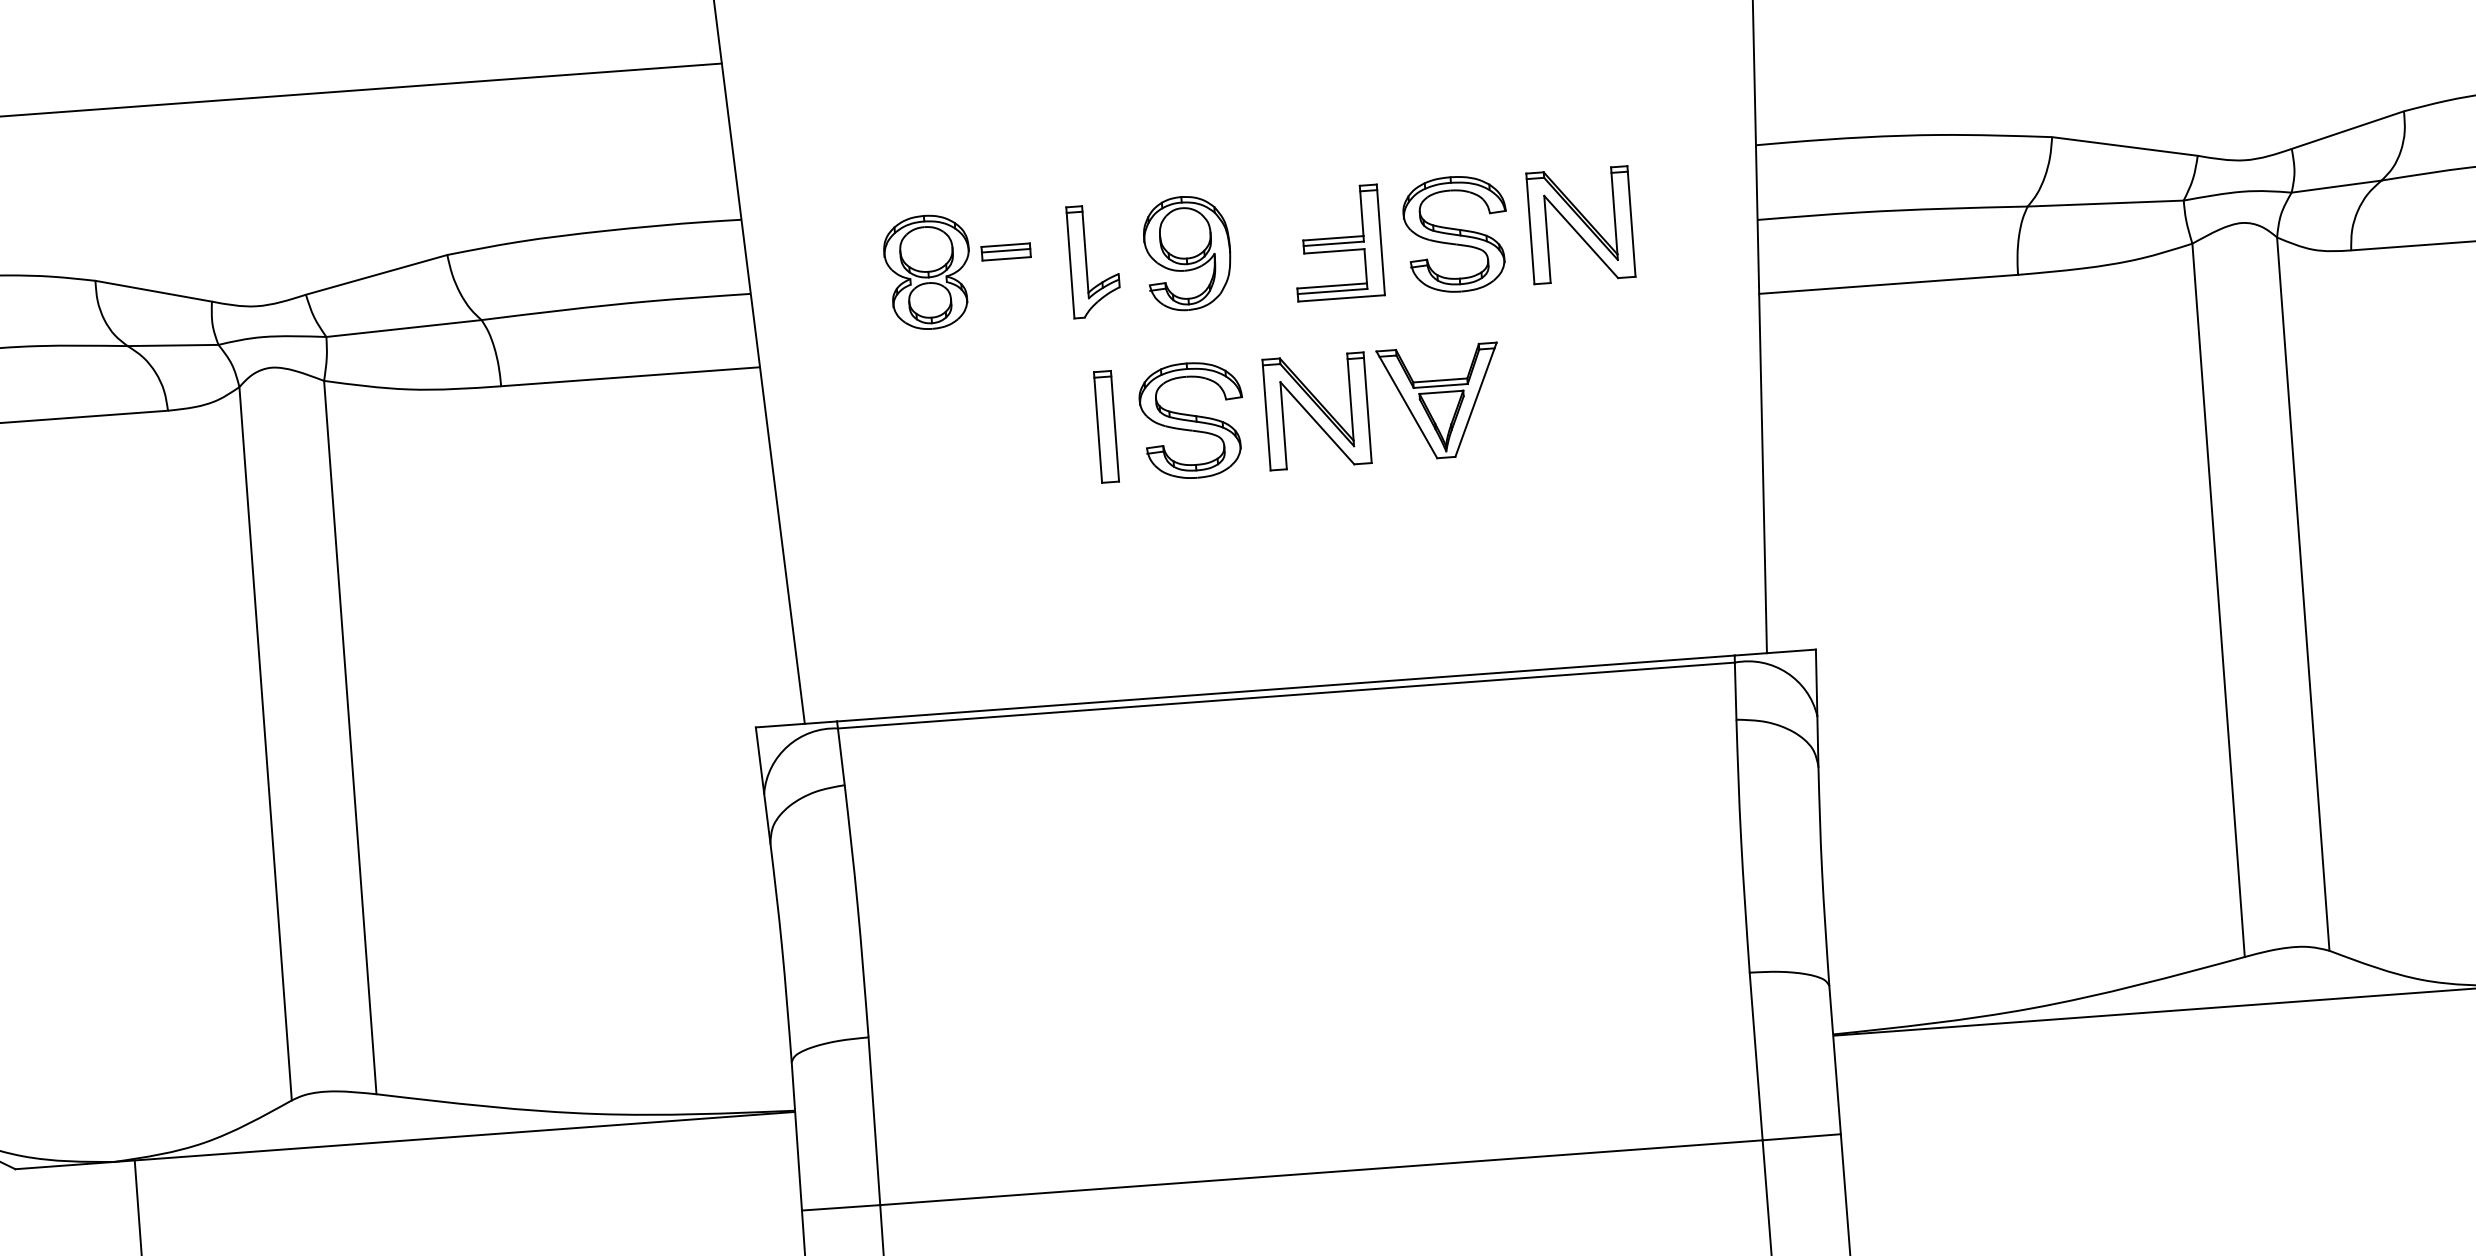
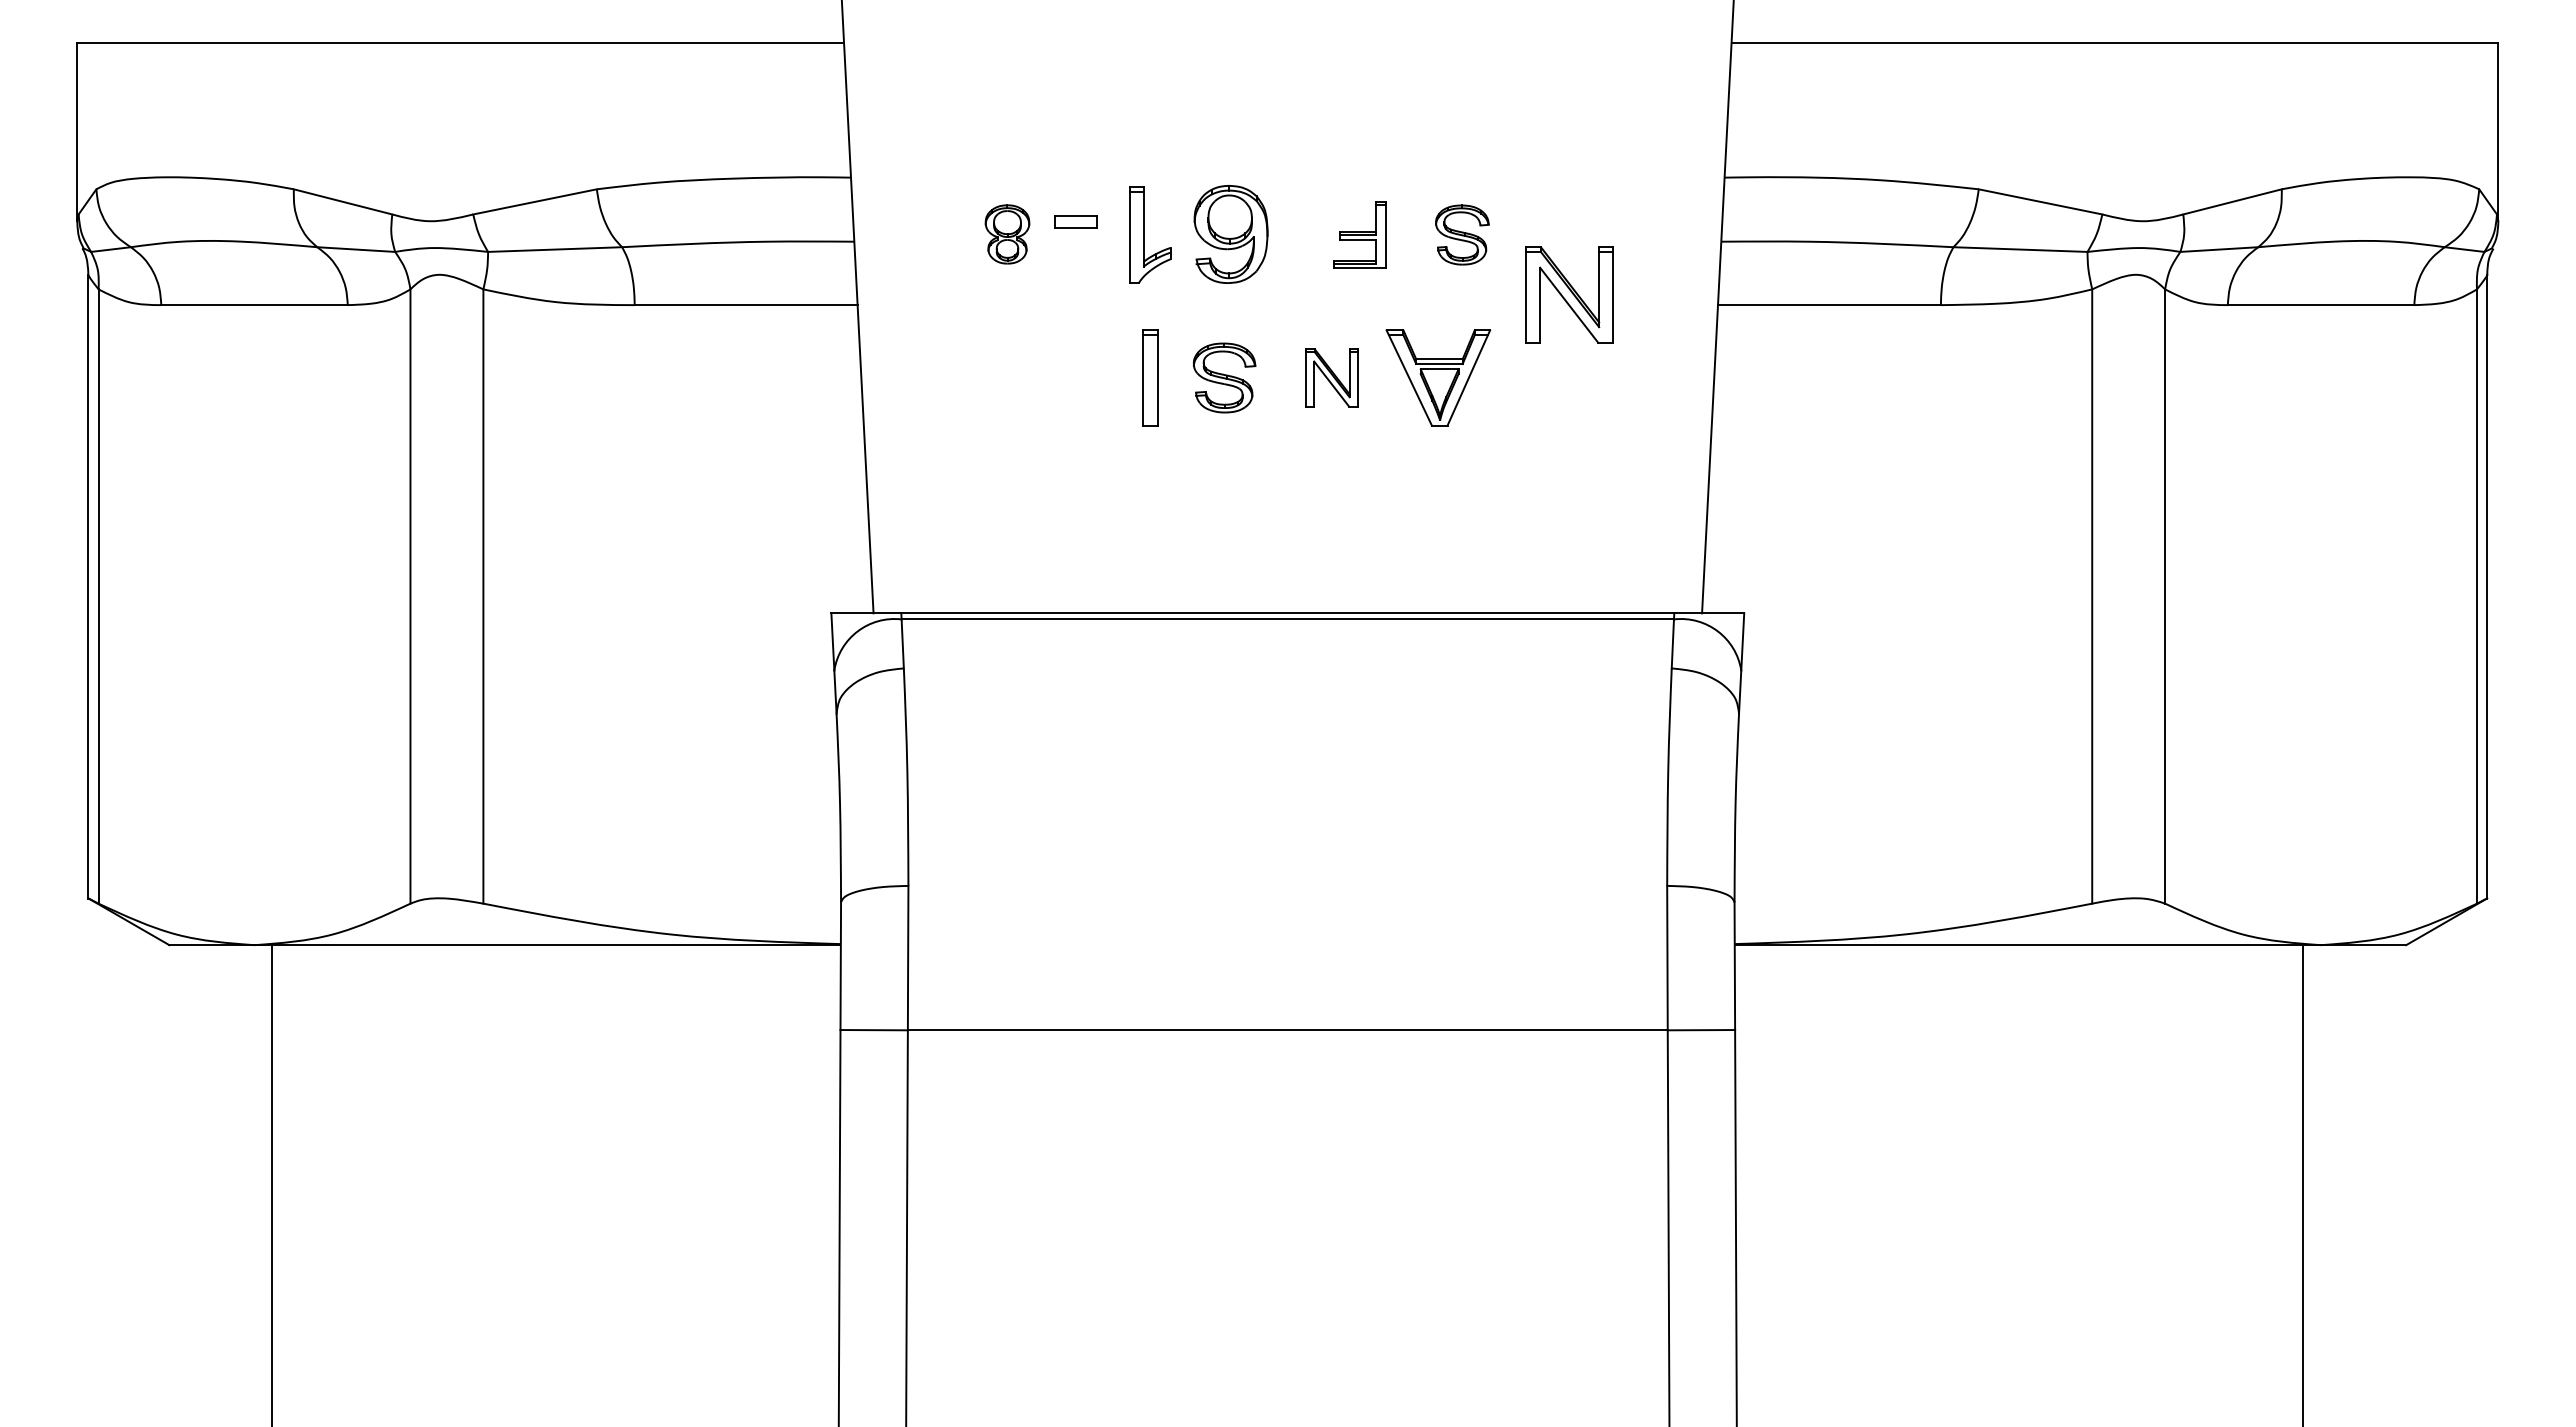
part: (1580, 224) -> (1569, 294), moved
part: (1456, 233) -> (1462, 234), size x0.6
part: (1336, 242) -> (1359, 234), size x0.7
line: (1005, 250) -> (1075, 220), removed
part: (928, 272) -> (1007, 234), size x0.6
part: (1316, 410) -> (1331, 377), size x0.6
part: (1192, 420) -> (1224, 377), size x0.7

